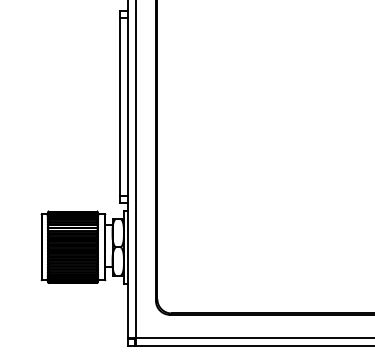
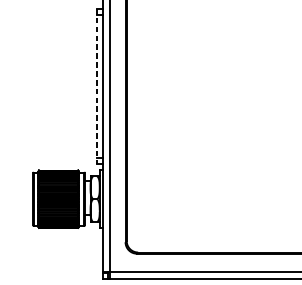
line: (120, 107) -> (96, 86), solid -> dashed

